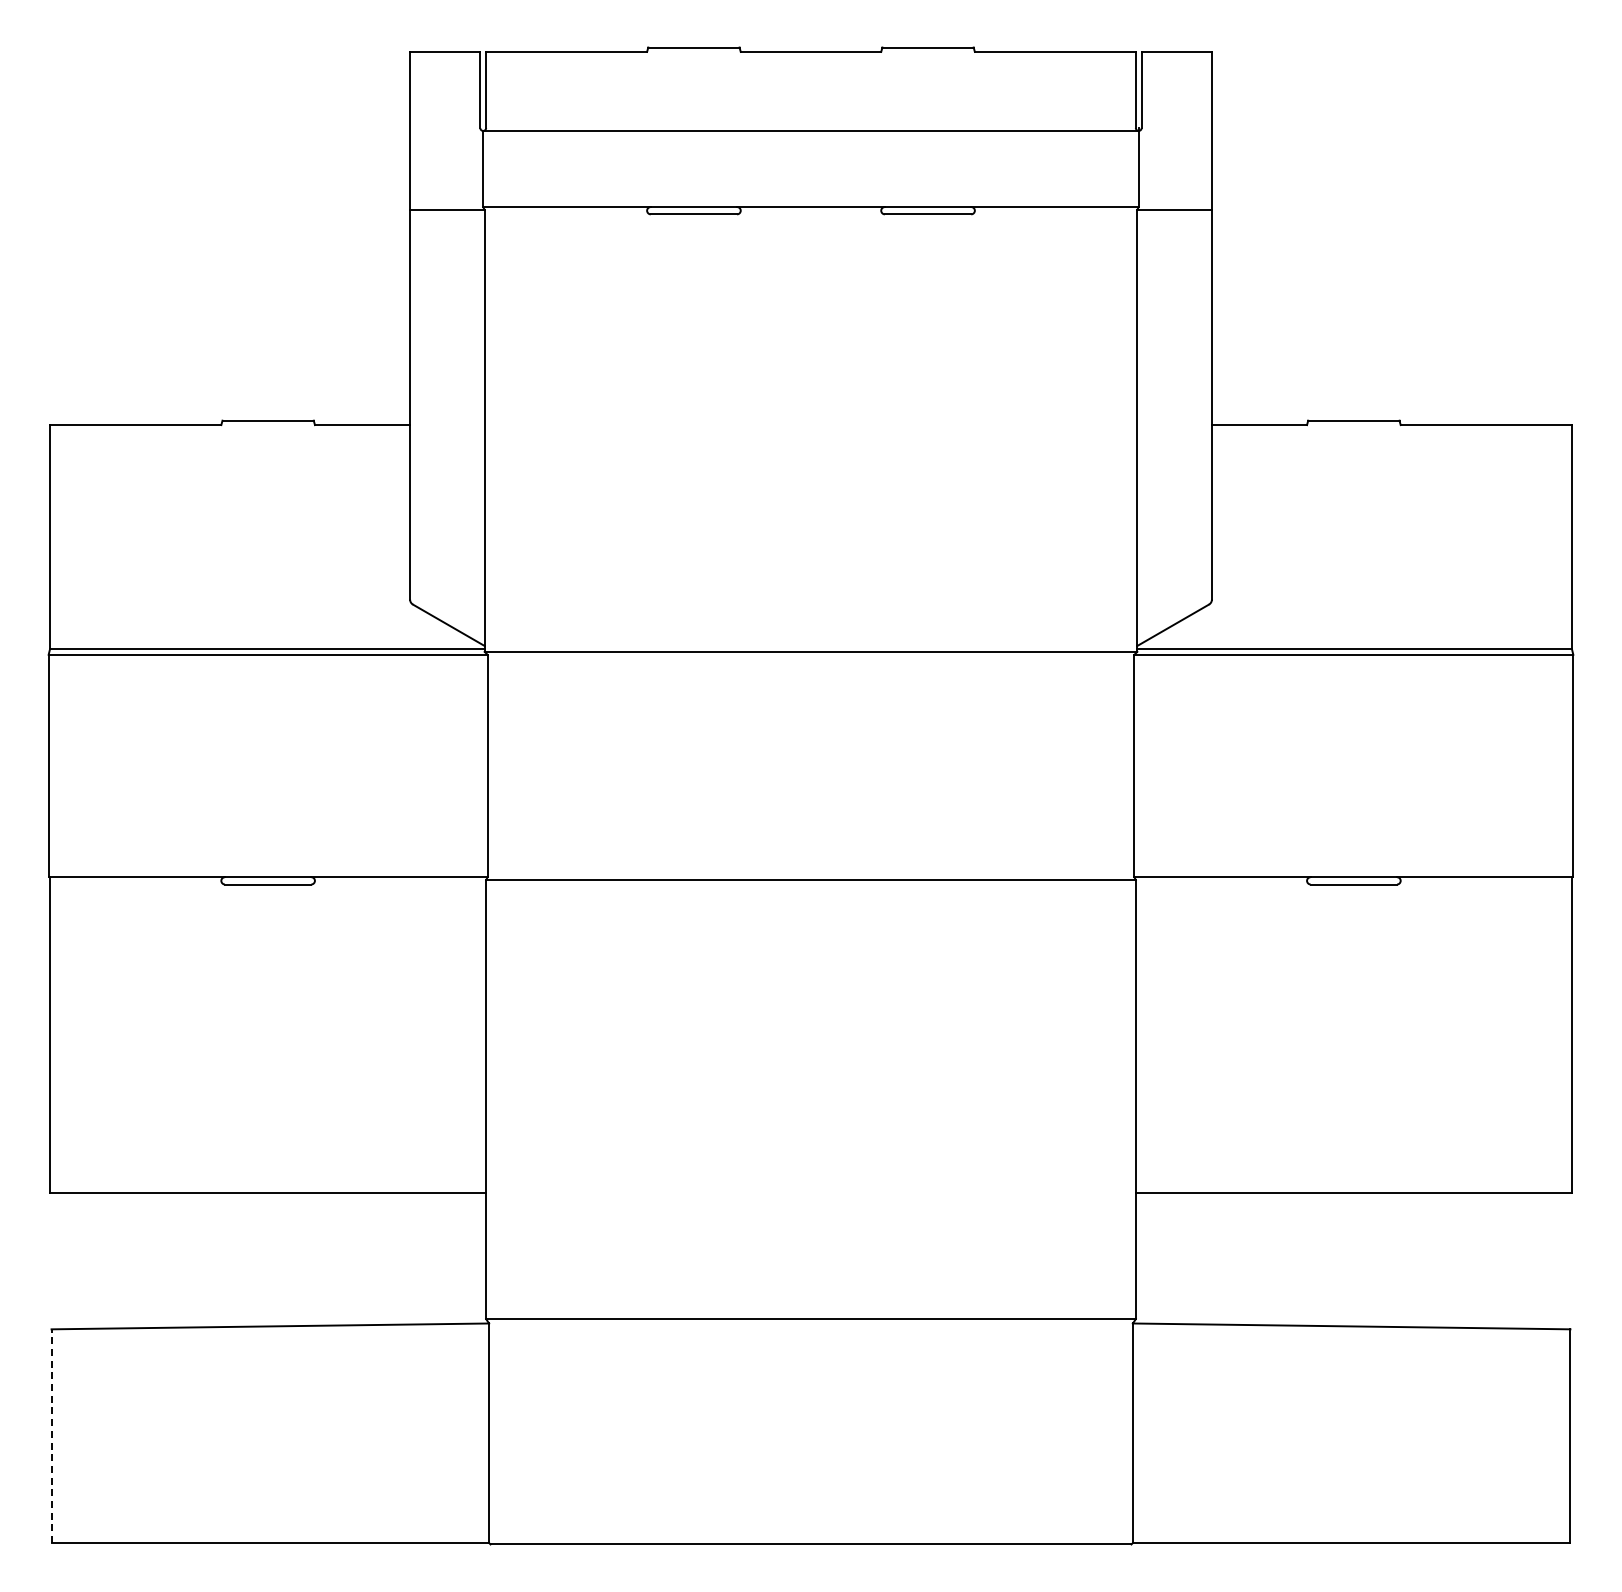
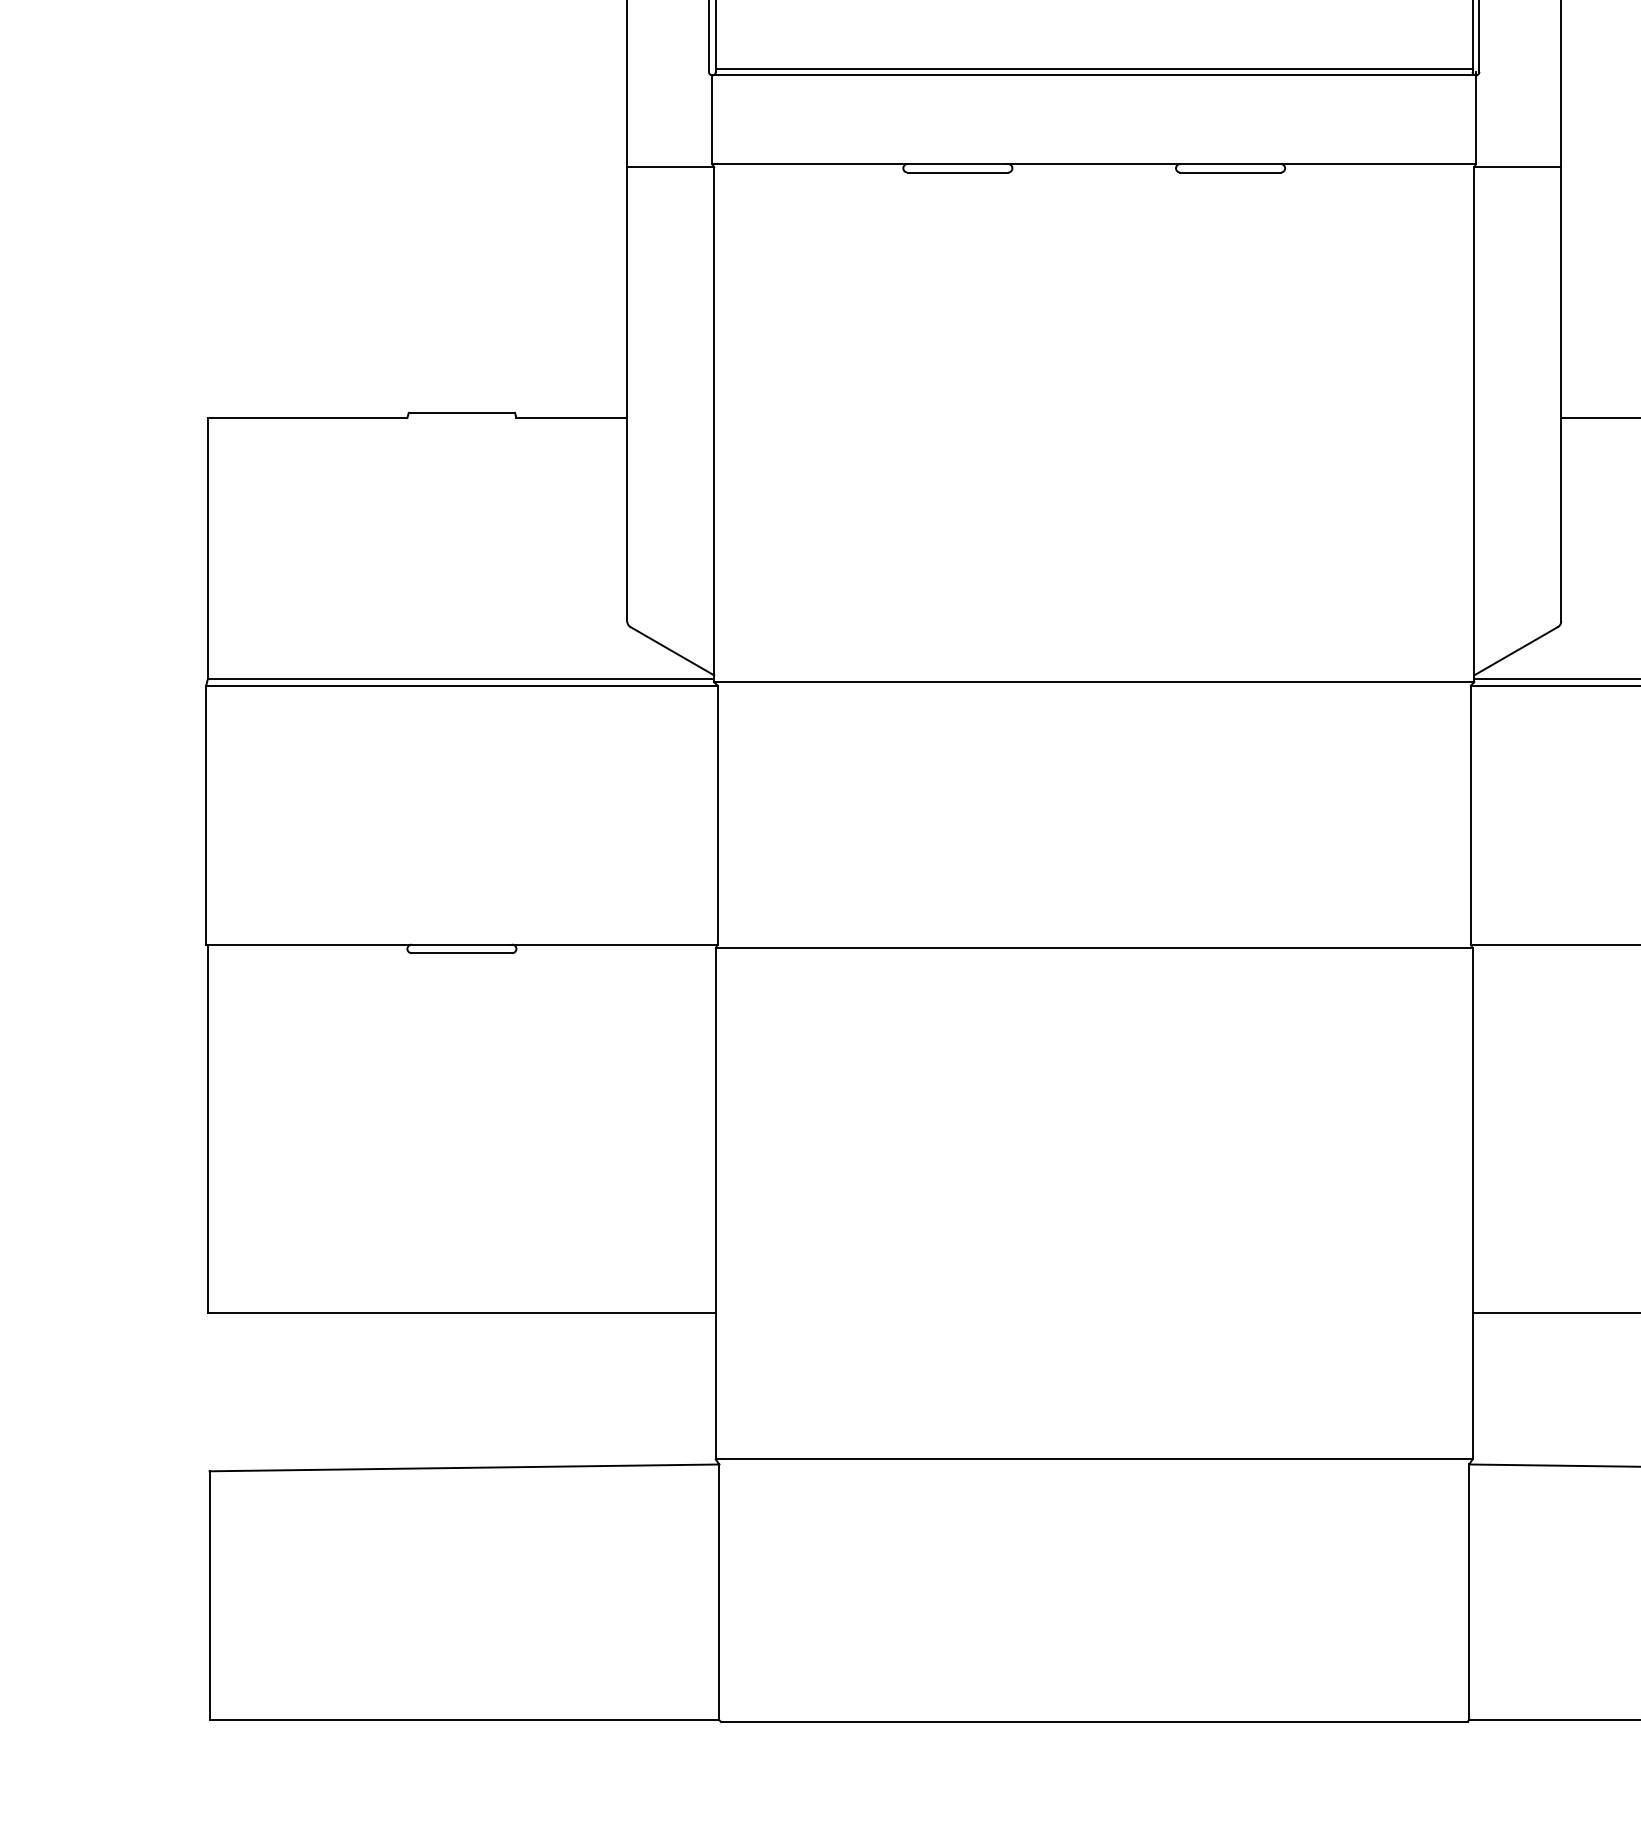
line: (810, 125) -> (1093, 69), added
line: (51, 1436) -> (209, 1596), dashed -> solid

